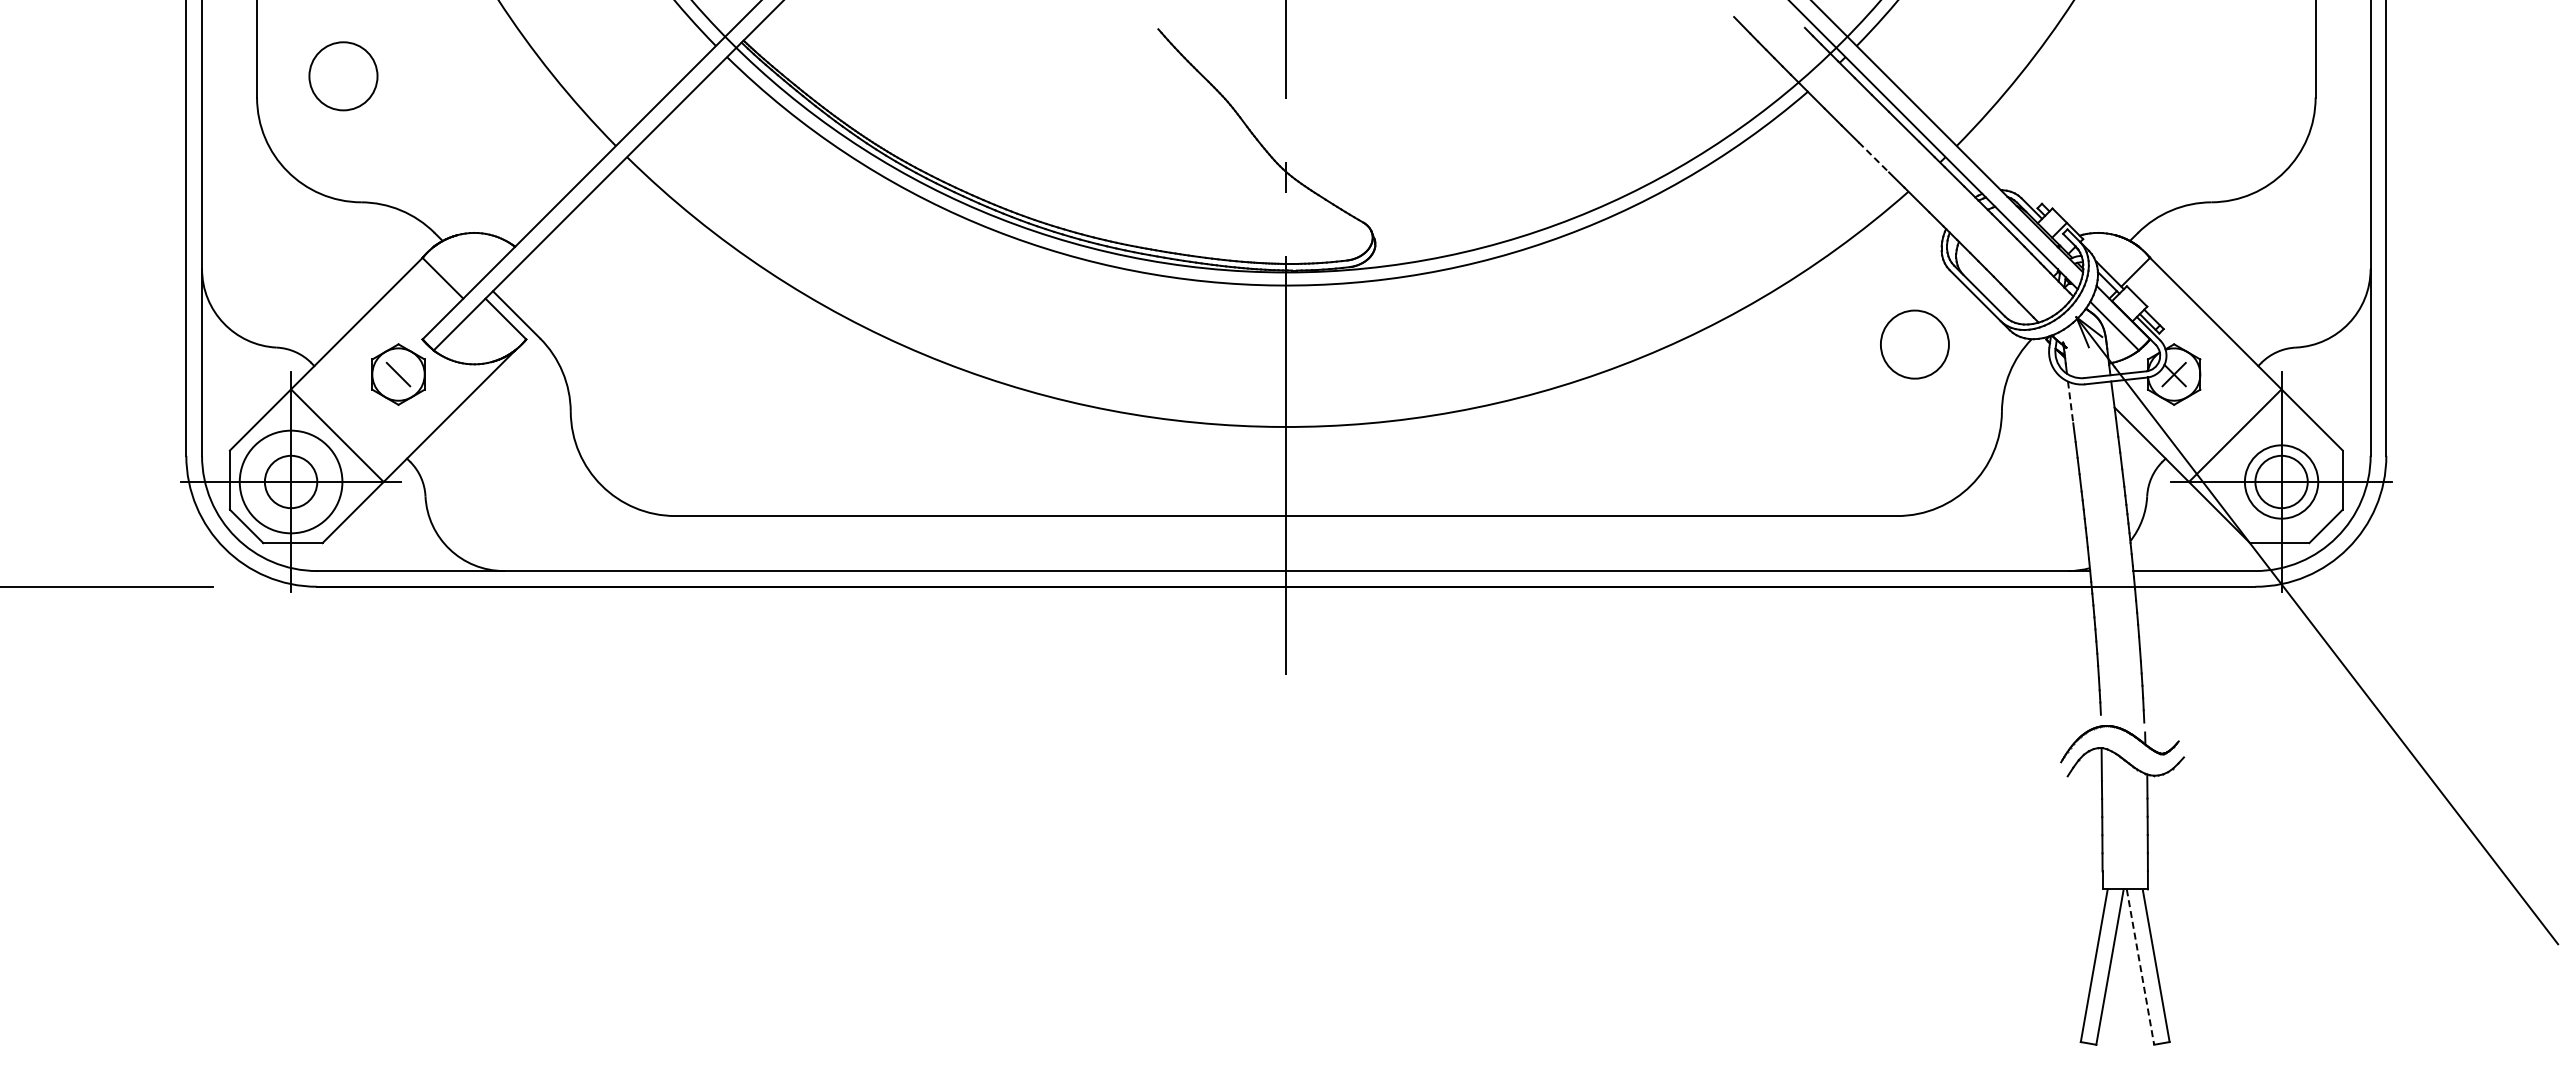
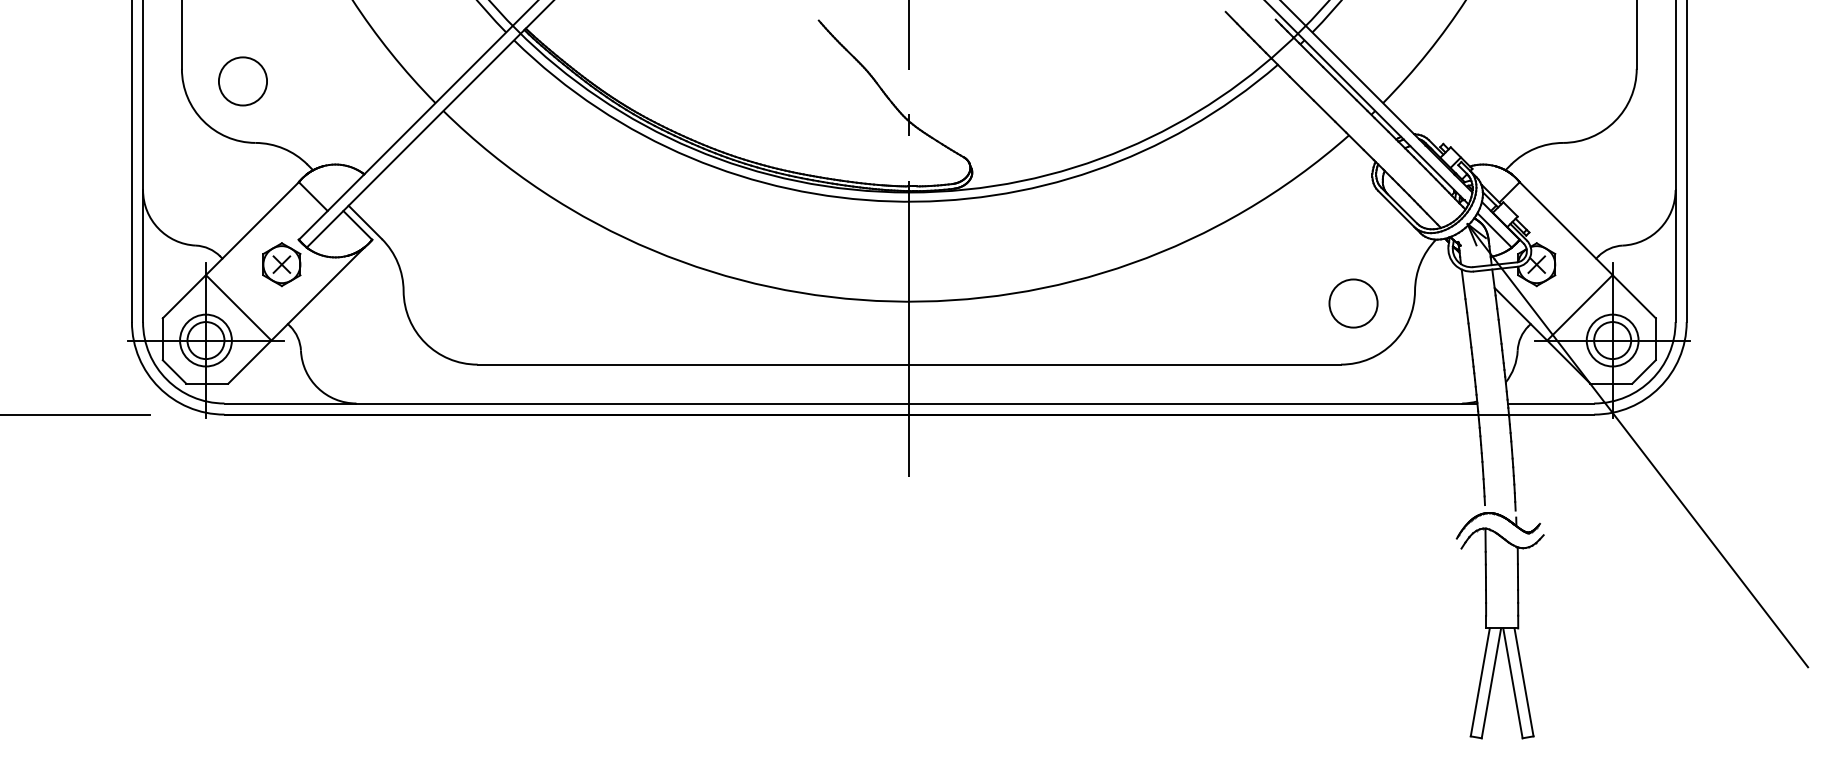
circle: (343, 76) -> (243, 81), moved
line: (1874, 157) -> (1324, 111), dashed -> solid
circle: (1914, 344) -> (1353, 303), moved
line: (398, 374) -> (281, 264), added
line: (2070, 402) -> (1463, 284), dashed -> solid
circle: (290, 481) -> (205, 340), size x0.71
line: (2140, 967) -> (1512, 683), dashed -> solid

